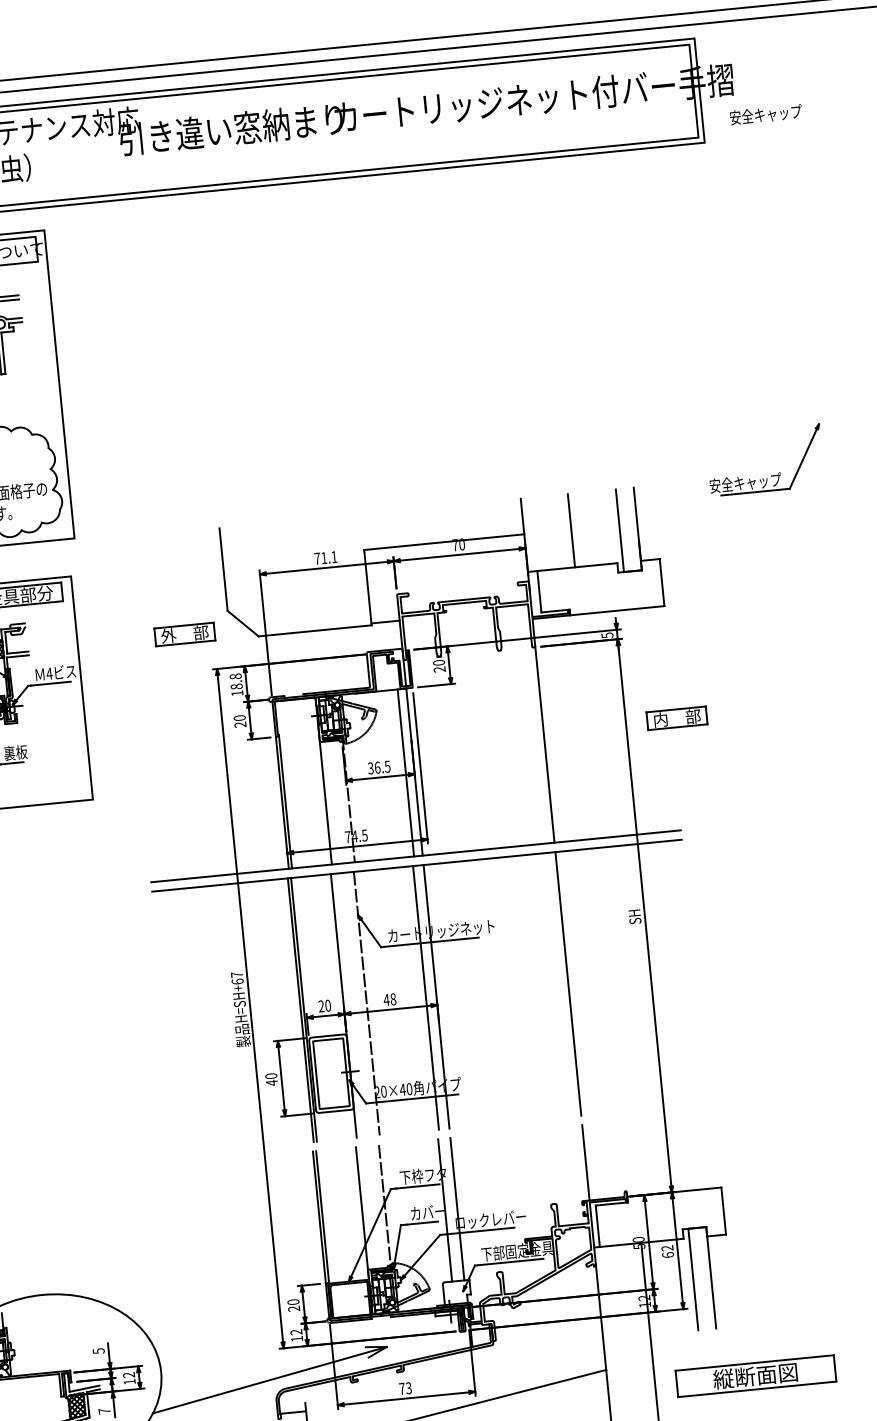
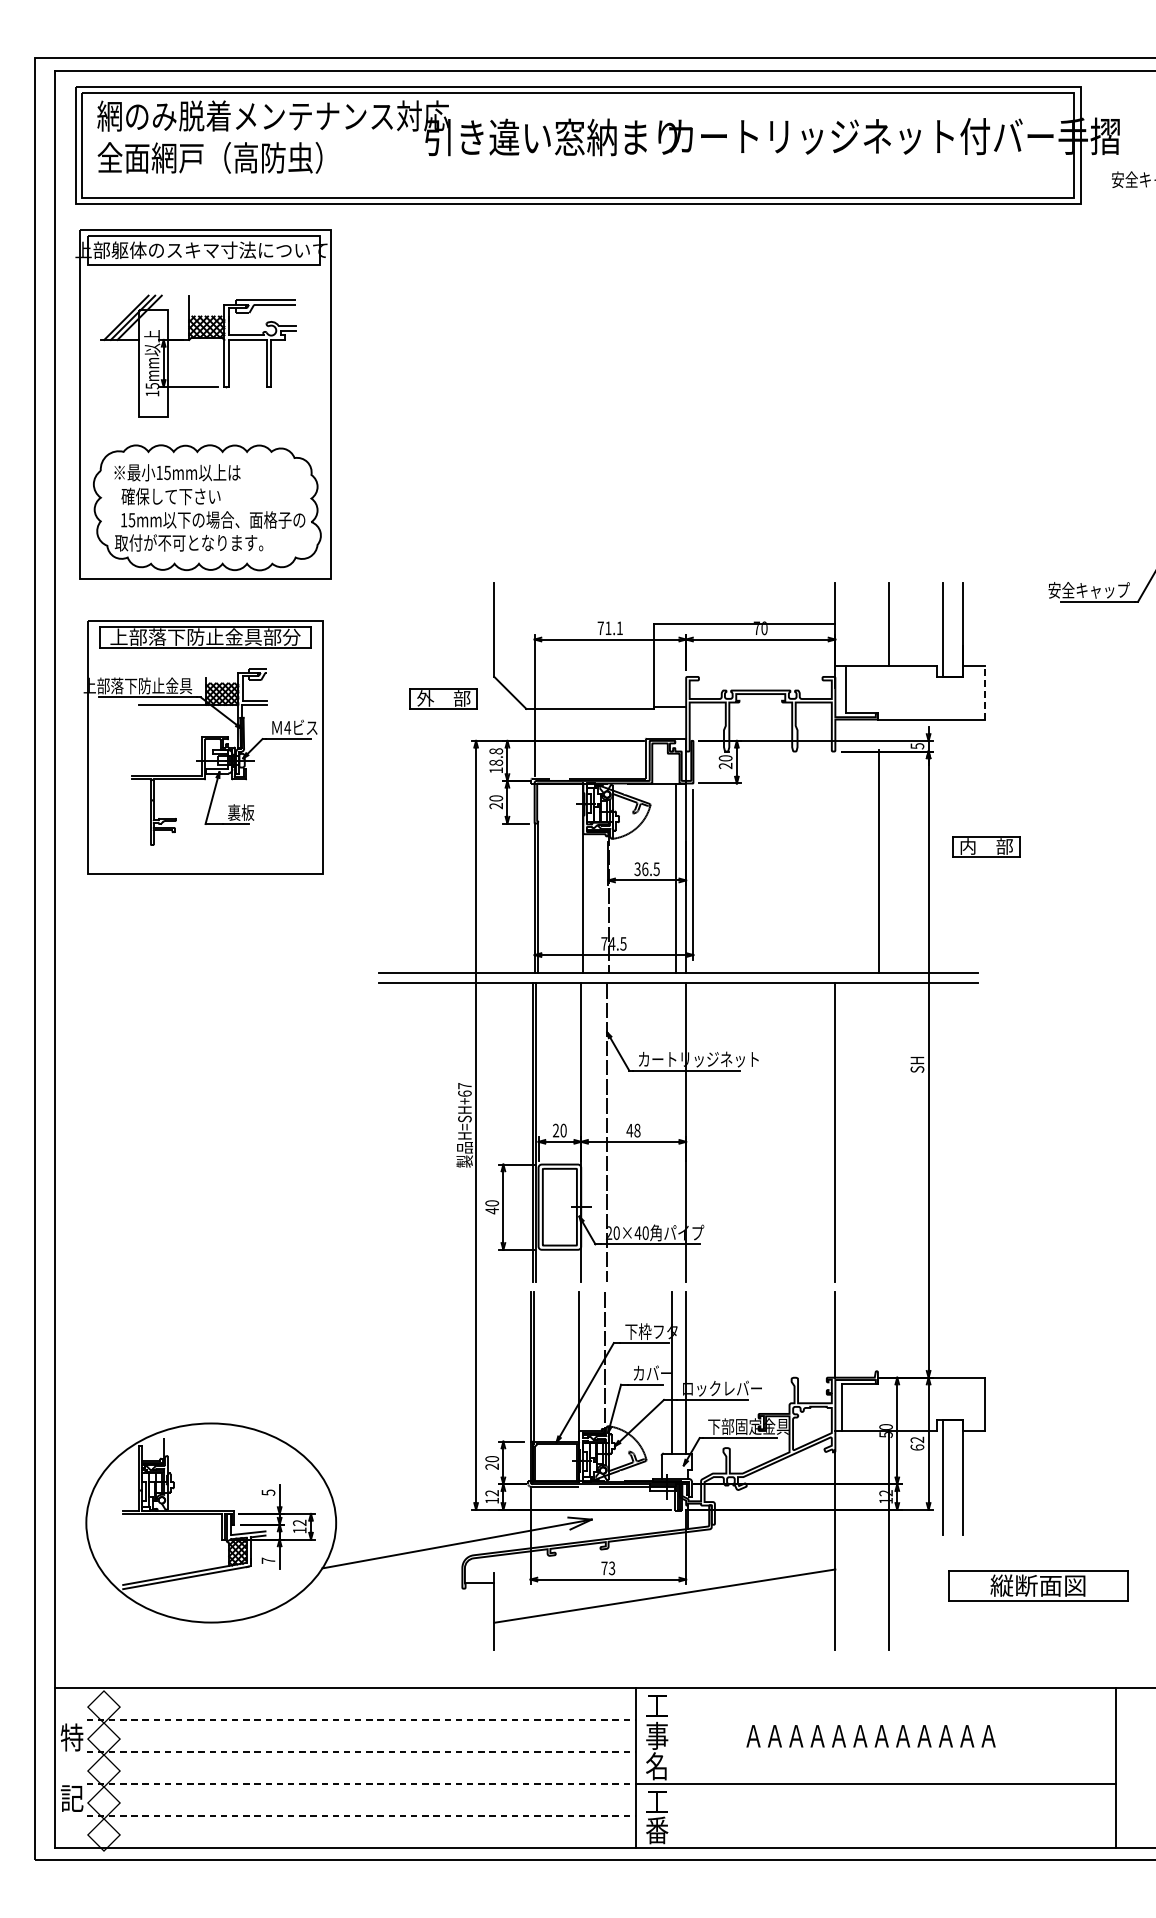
line: (662, 582) -> (984, 692), solid -> dashed
line: (545, 744) -> (879, 861), moved
line: (426, 997) -> (674, 1132), removed
part: (755, 1375) -> (1038, 1585), moved

